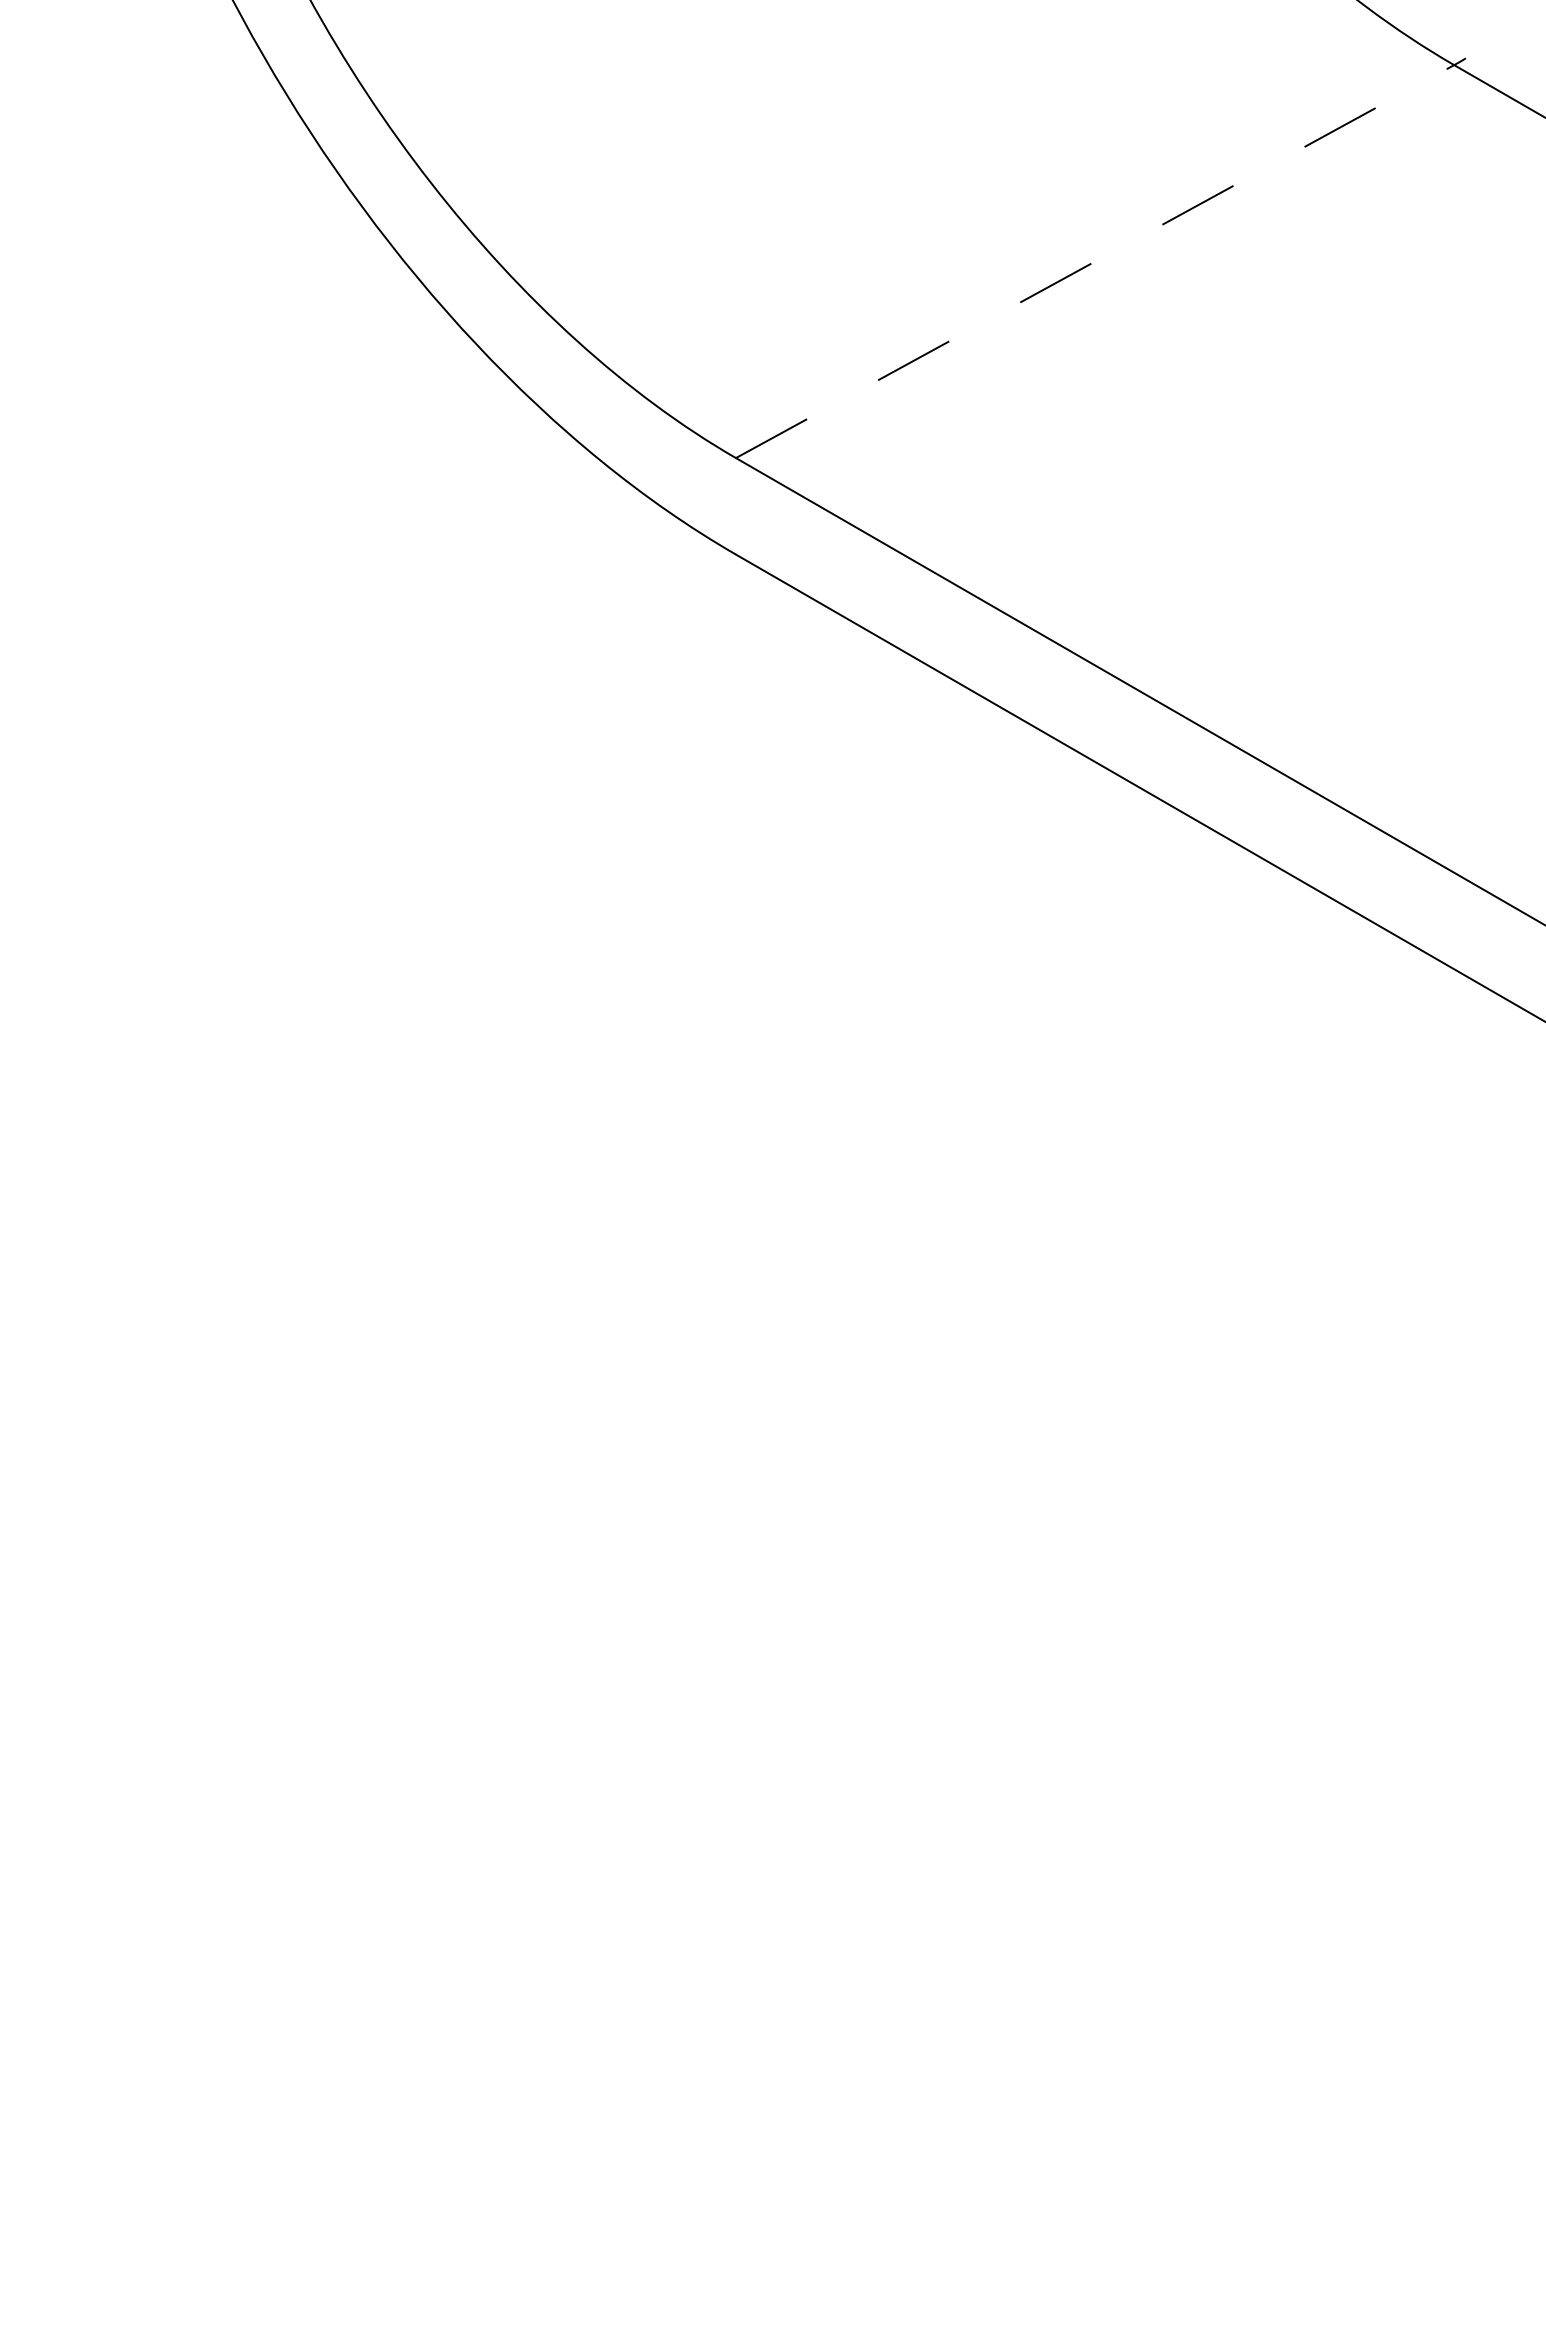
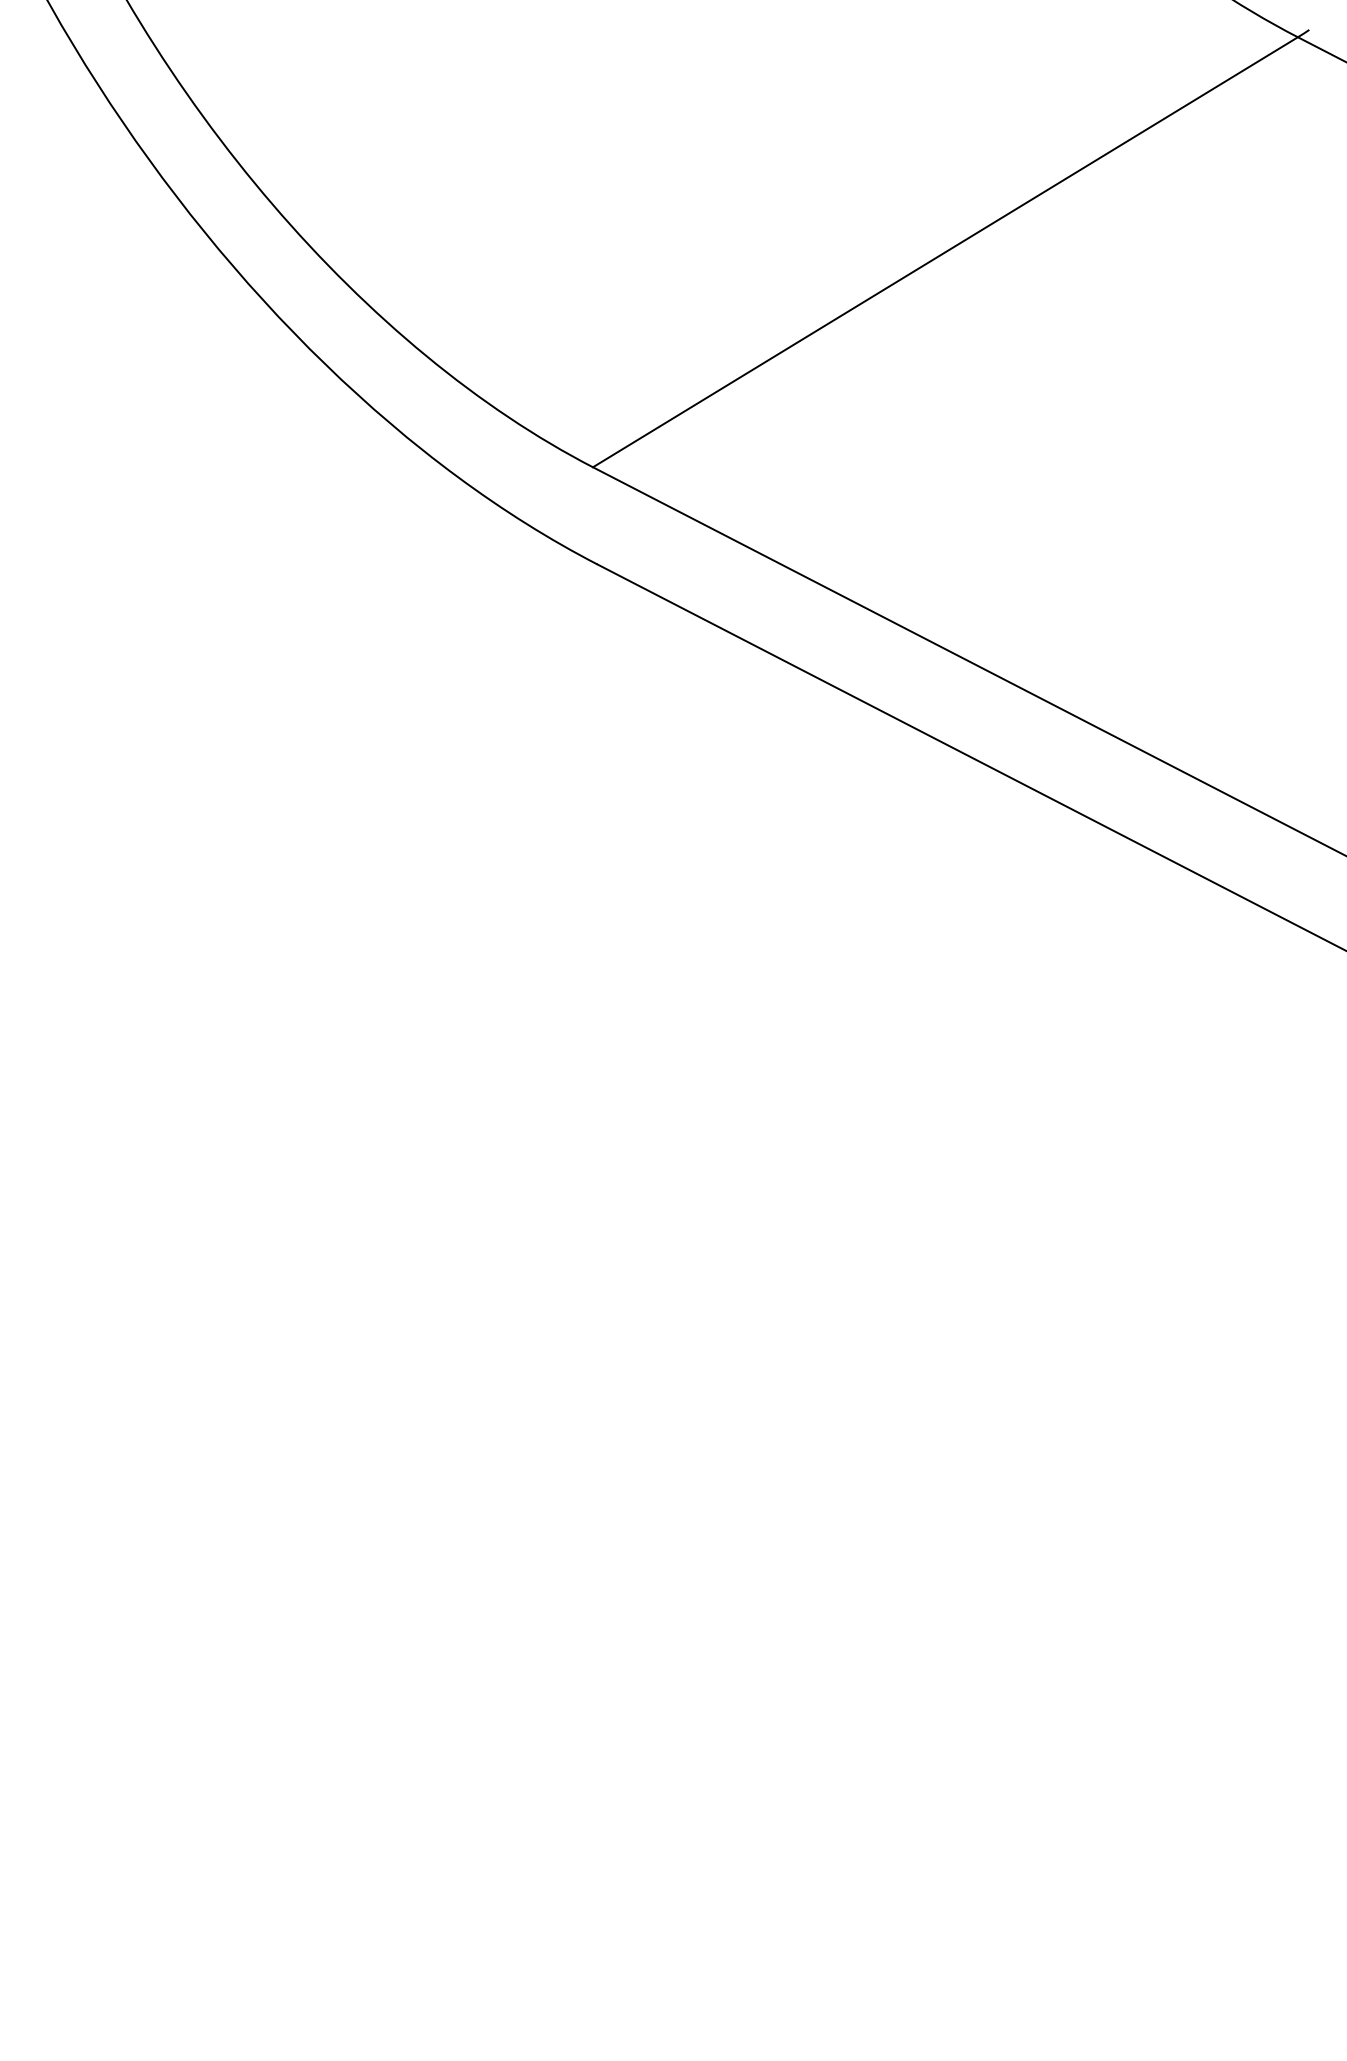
line: (1095, 261) -> (945, 252), dashed -> solid

